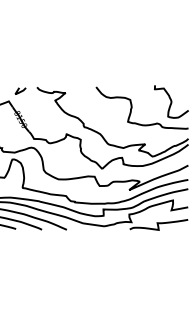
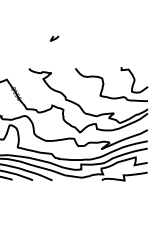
curve: (21, 90) -> (55, 38), moved

